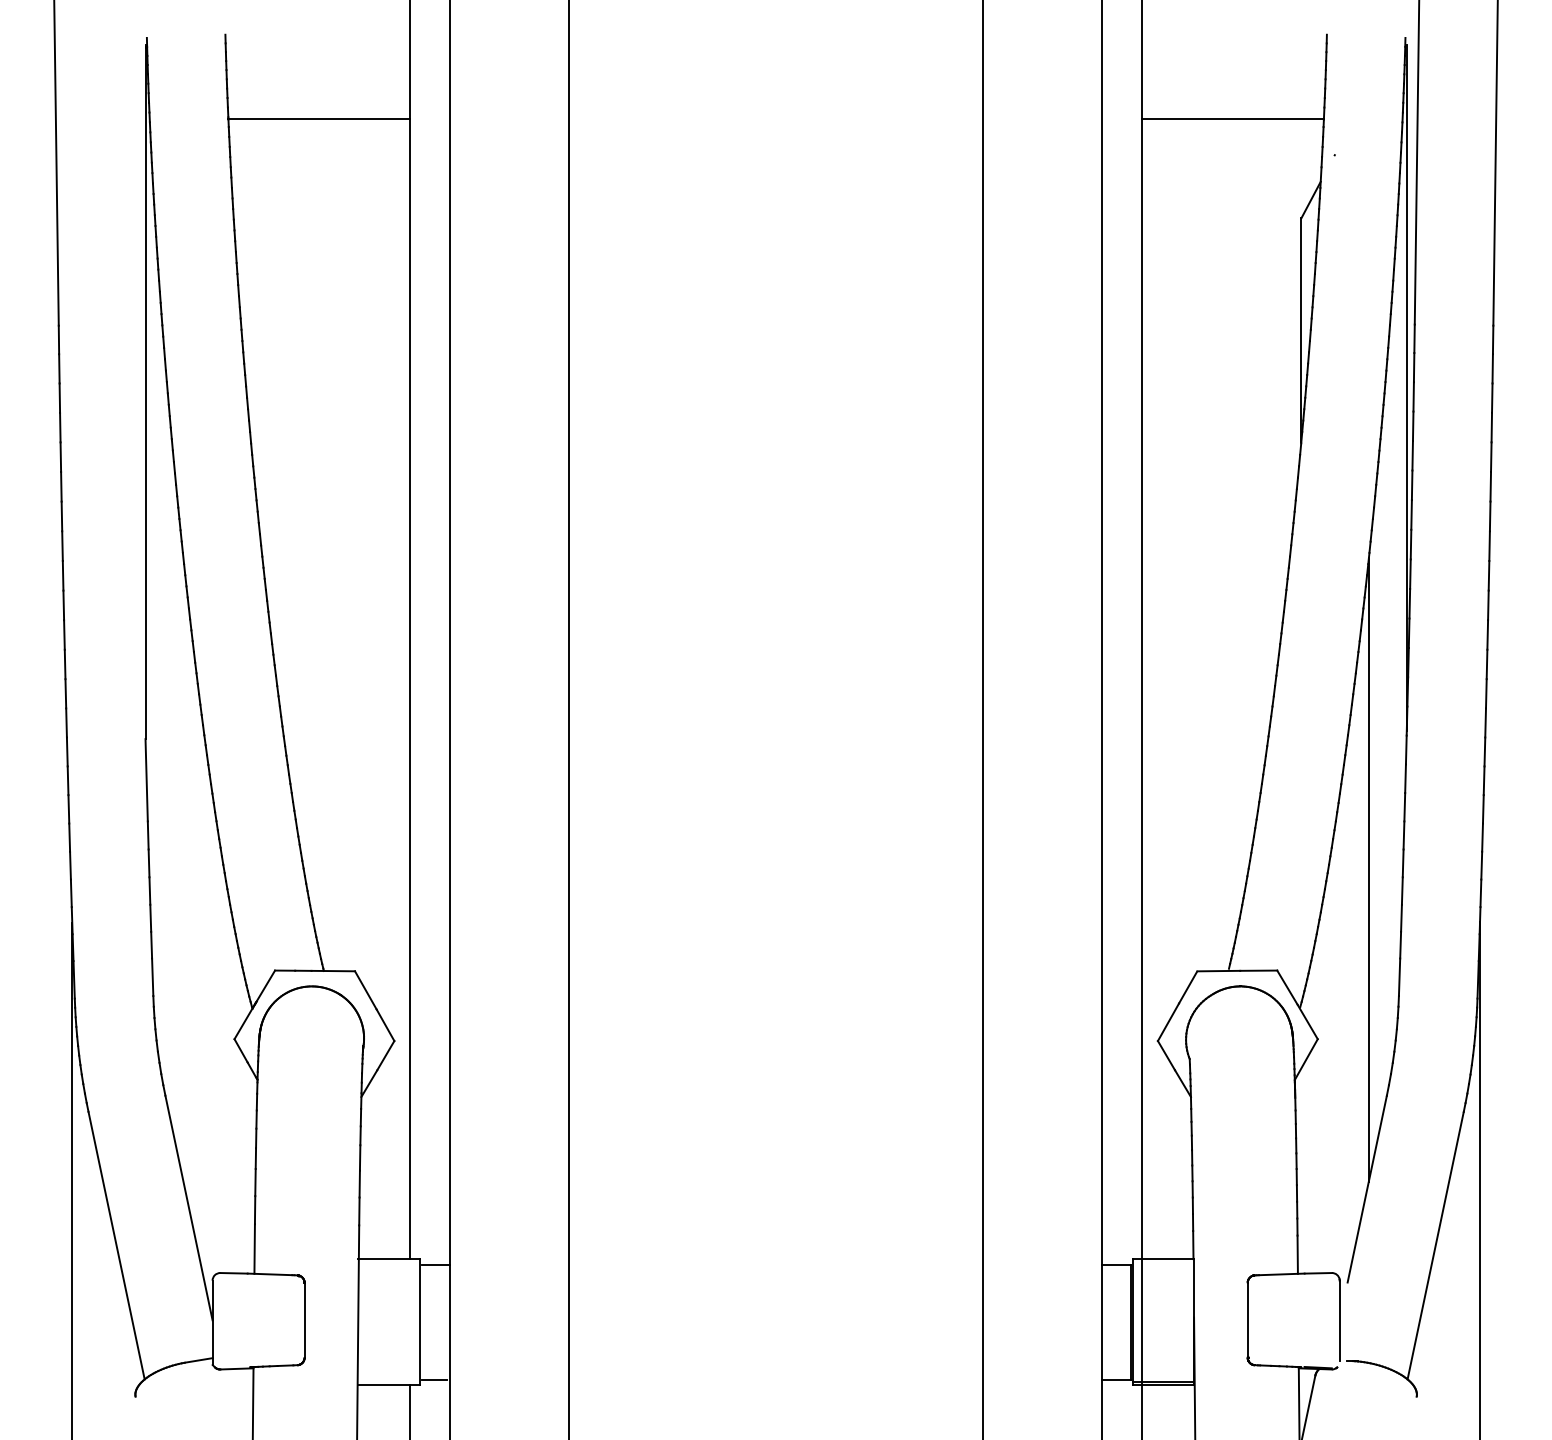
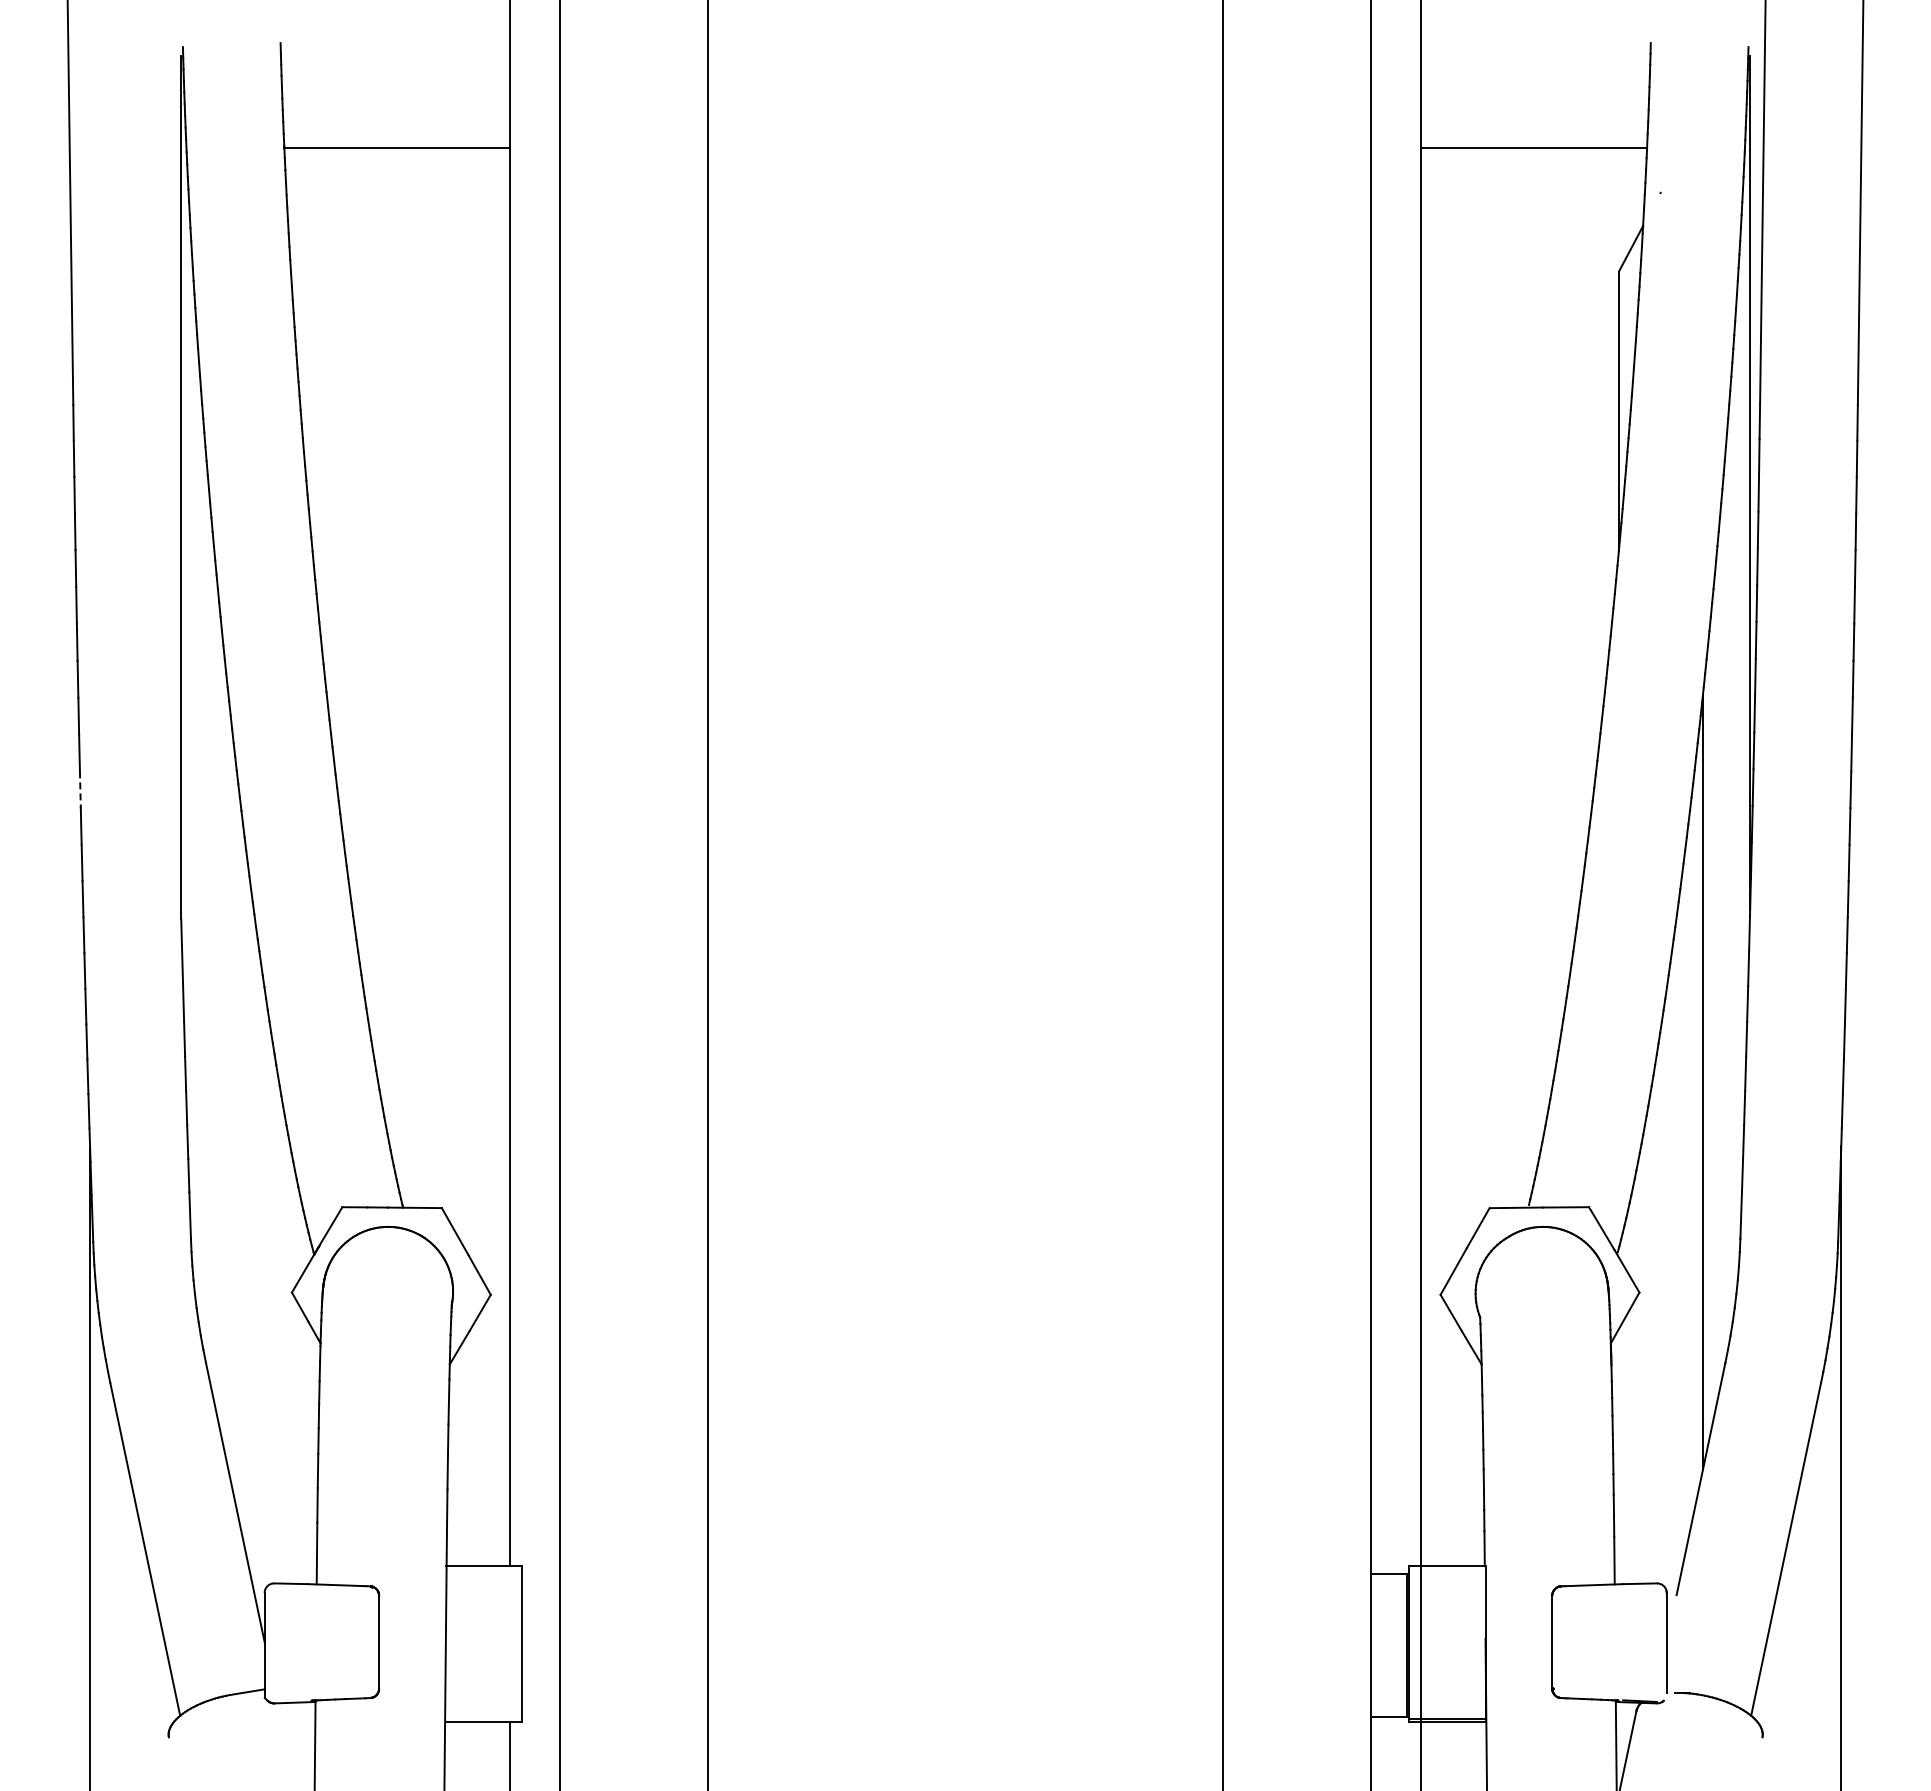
line: (64, 635) -> (80, 790), solid -> dashed
line: (435, 1265) -> (542, 1573), removed
line: (434, 1380) -> (540, 1716), removed

